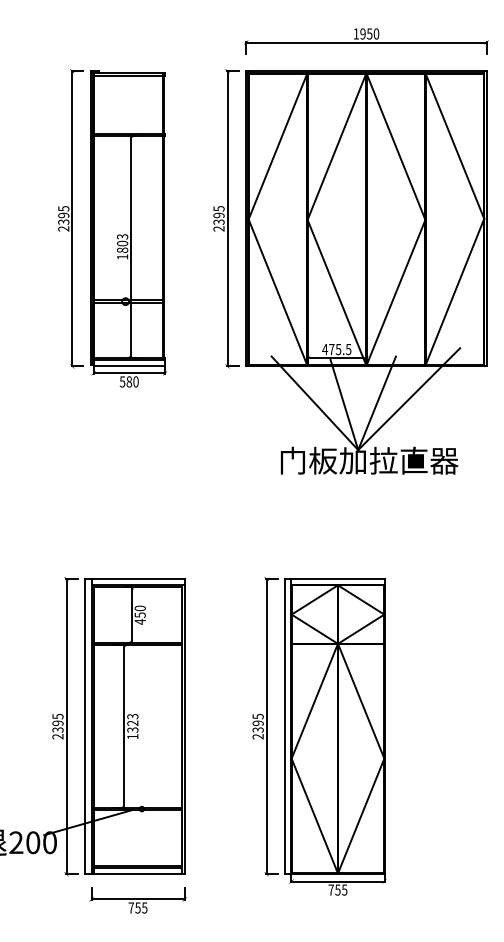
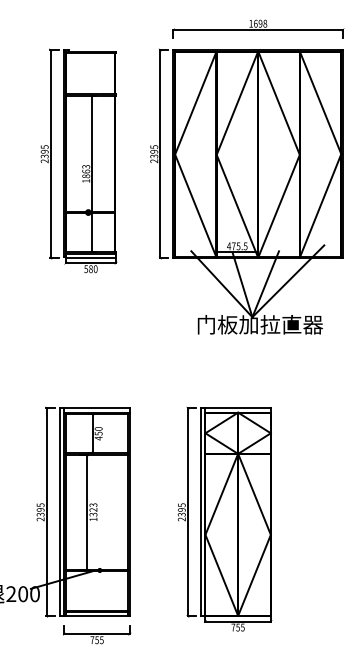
text: (369, 33) -> (260, 23), 1950 -> 1698
text: (122, 243) -> (86, 171), 1803 -> 1863

